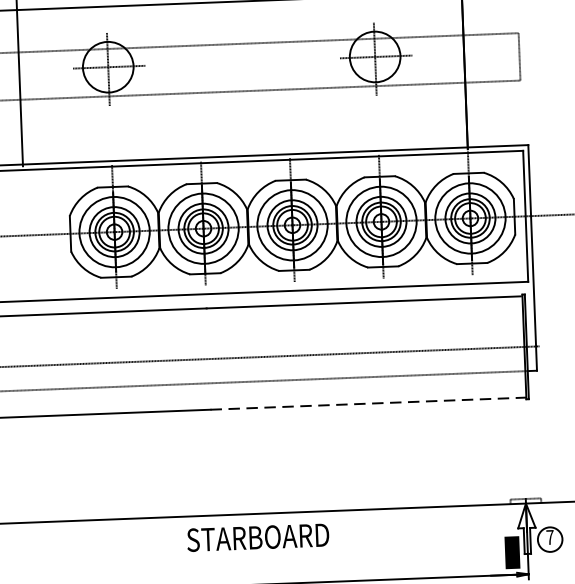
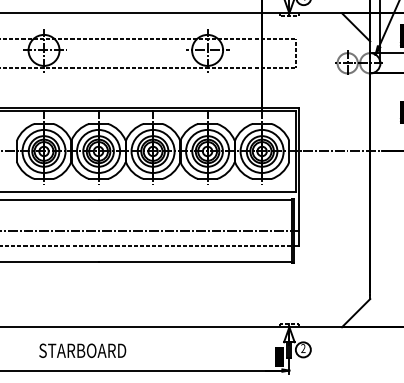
line: (368, 403) -> (195, 262), dashed -> solid
text: (257, 537) -> (82, 350), moved
text: (550, 537) -> (303, 348), 7 -> 2

